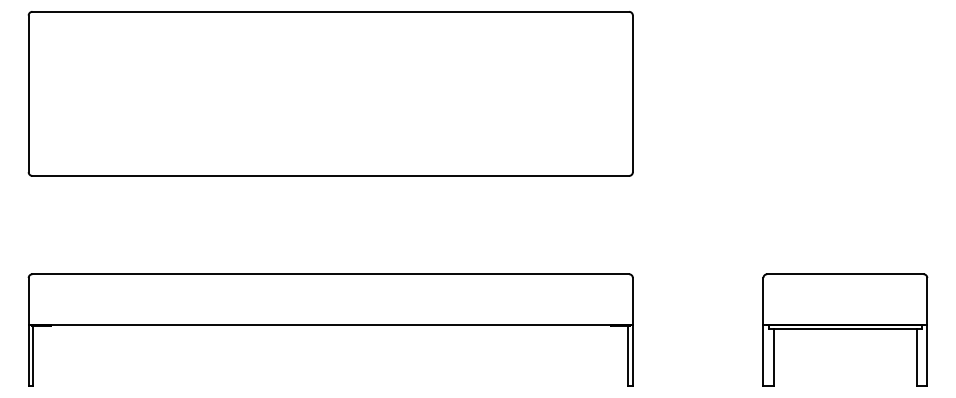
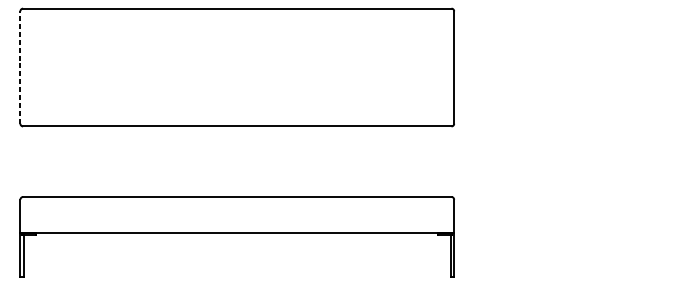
line: (28, 93) -> (20, 67), solid -> dashed
part: (845, 329) -> (606, 236), removed

